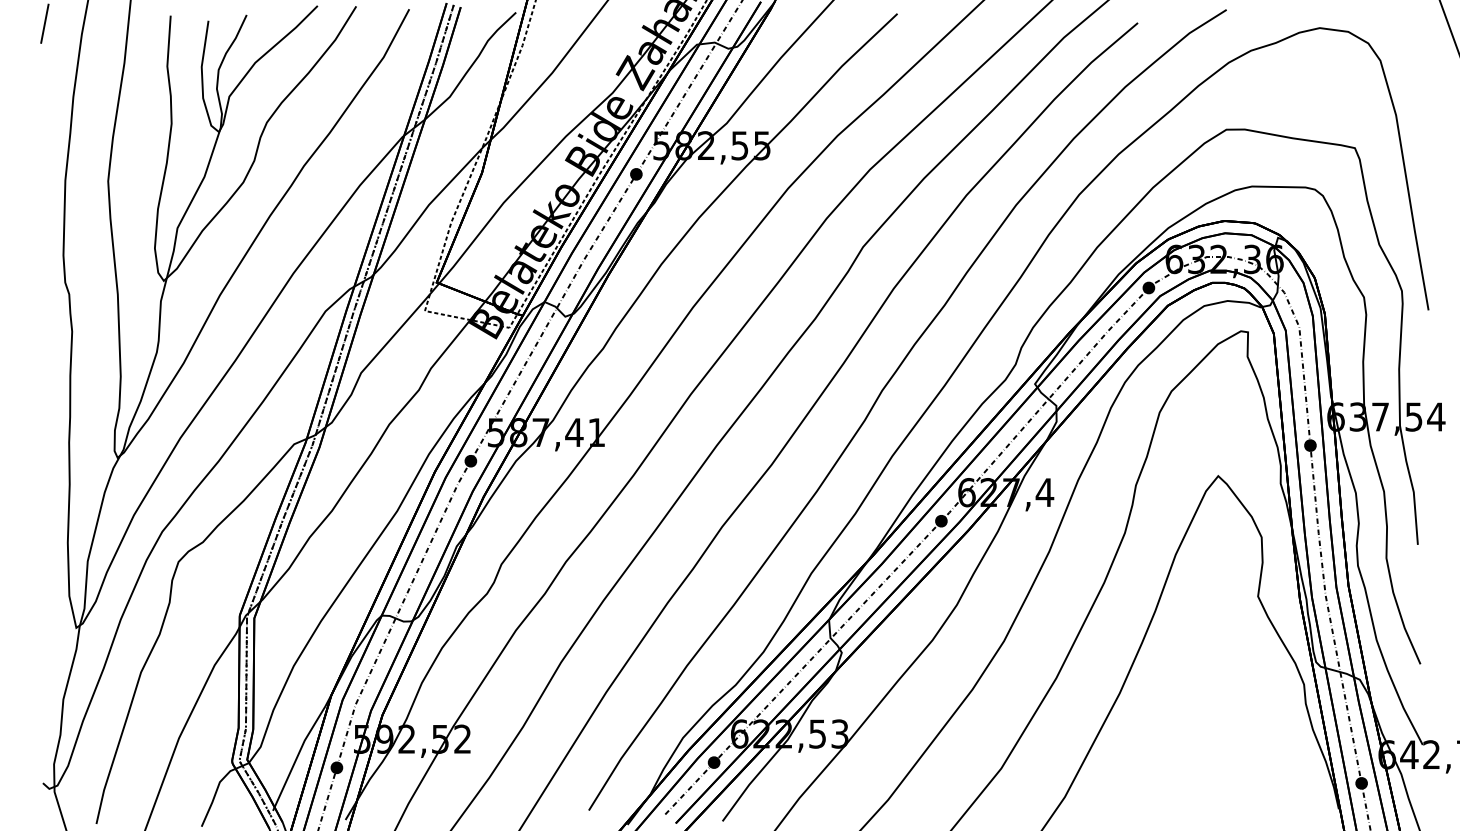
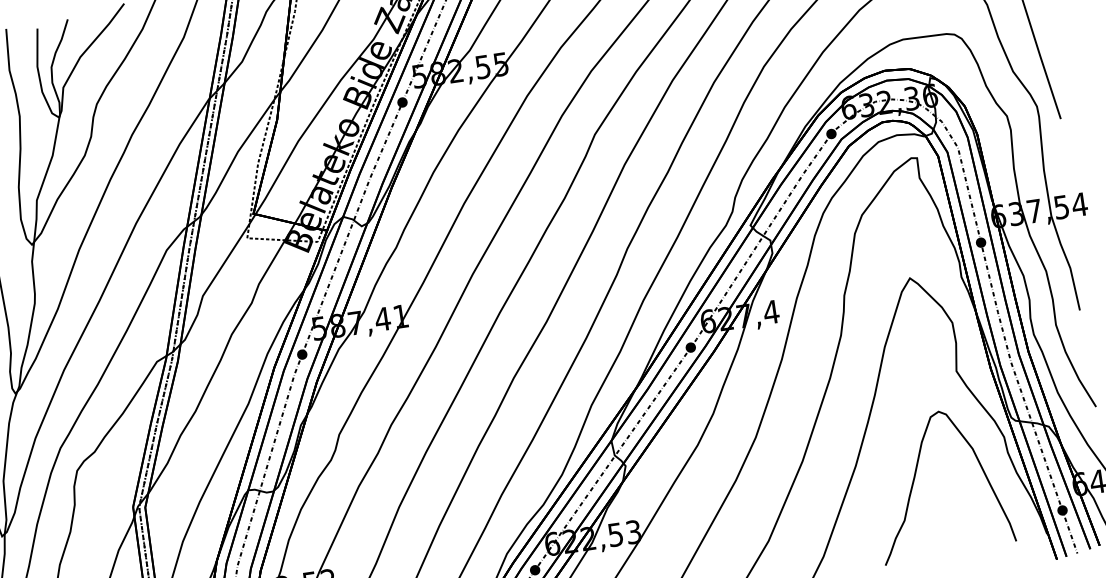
curve: (1189, 718) -> (915, 478), added

